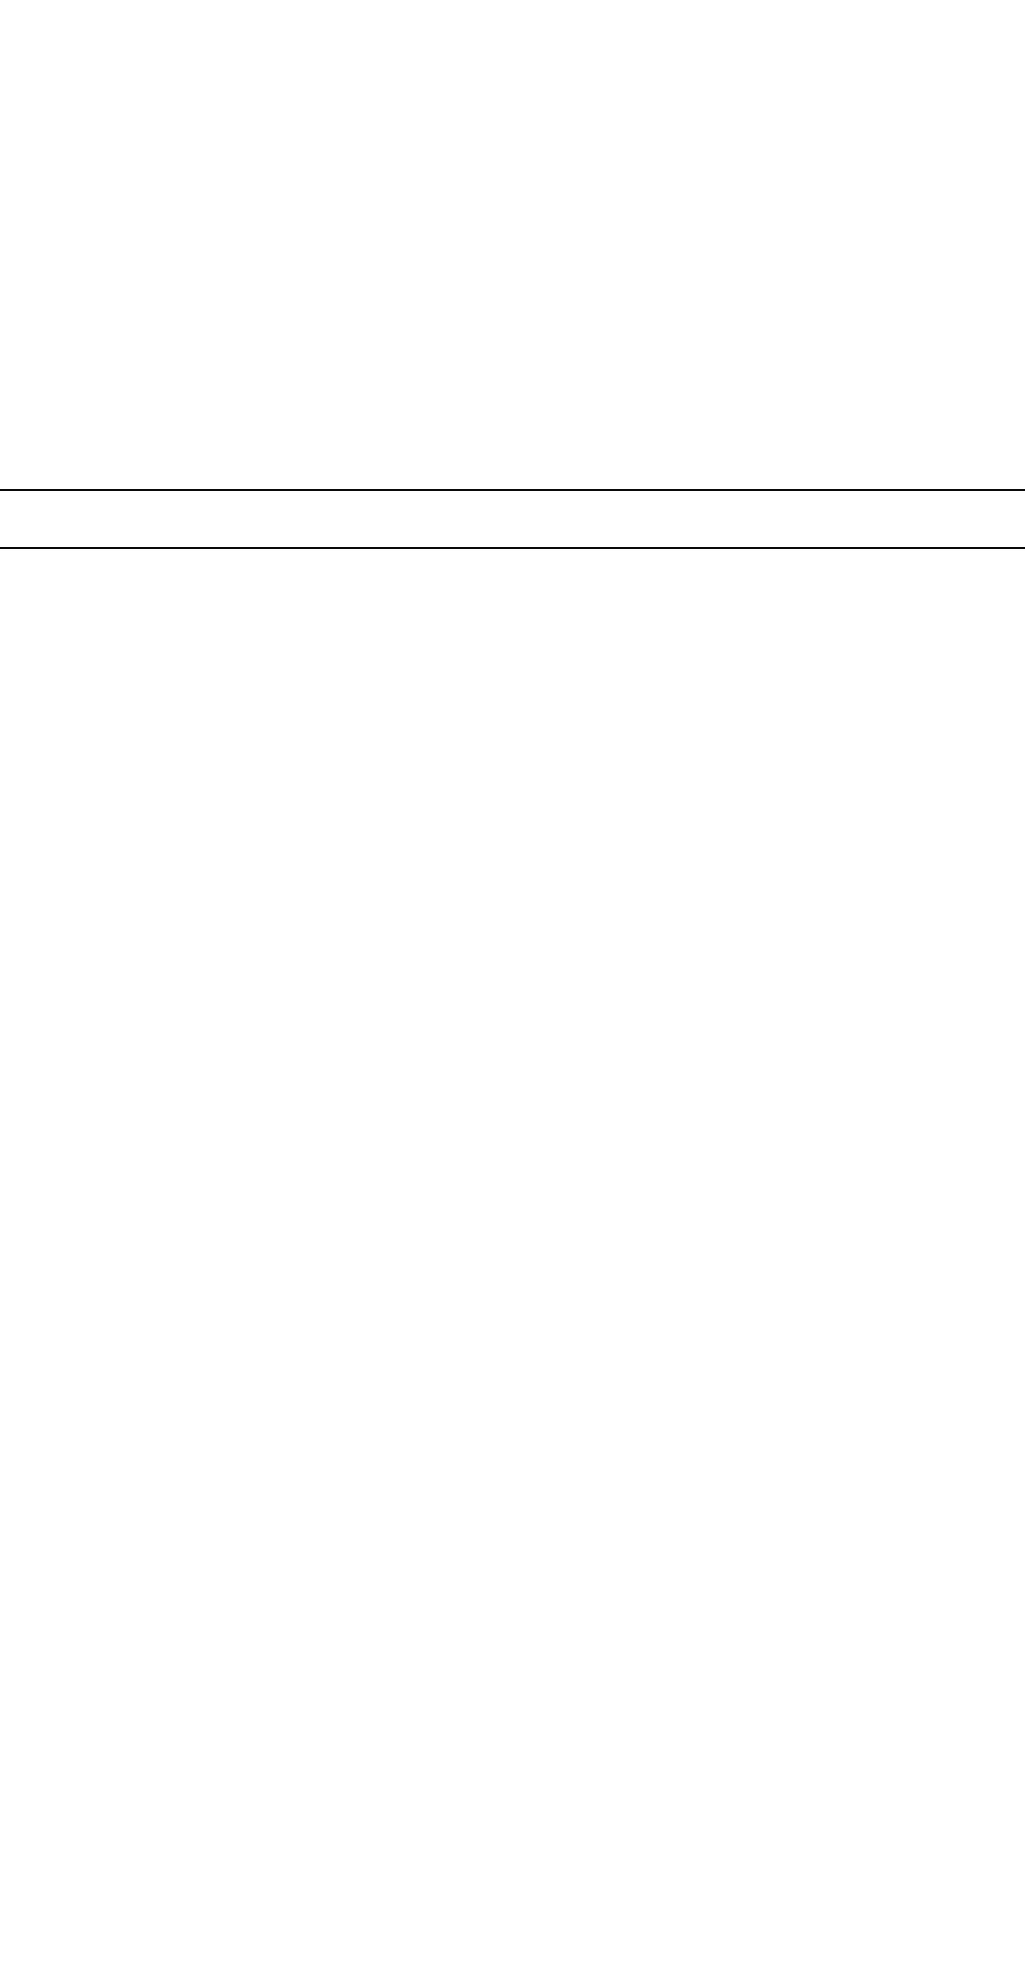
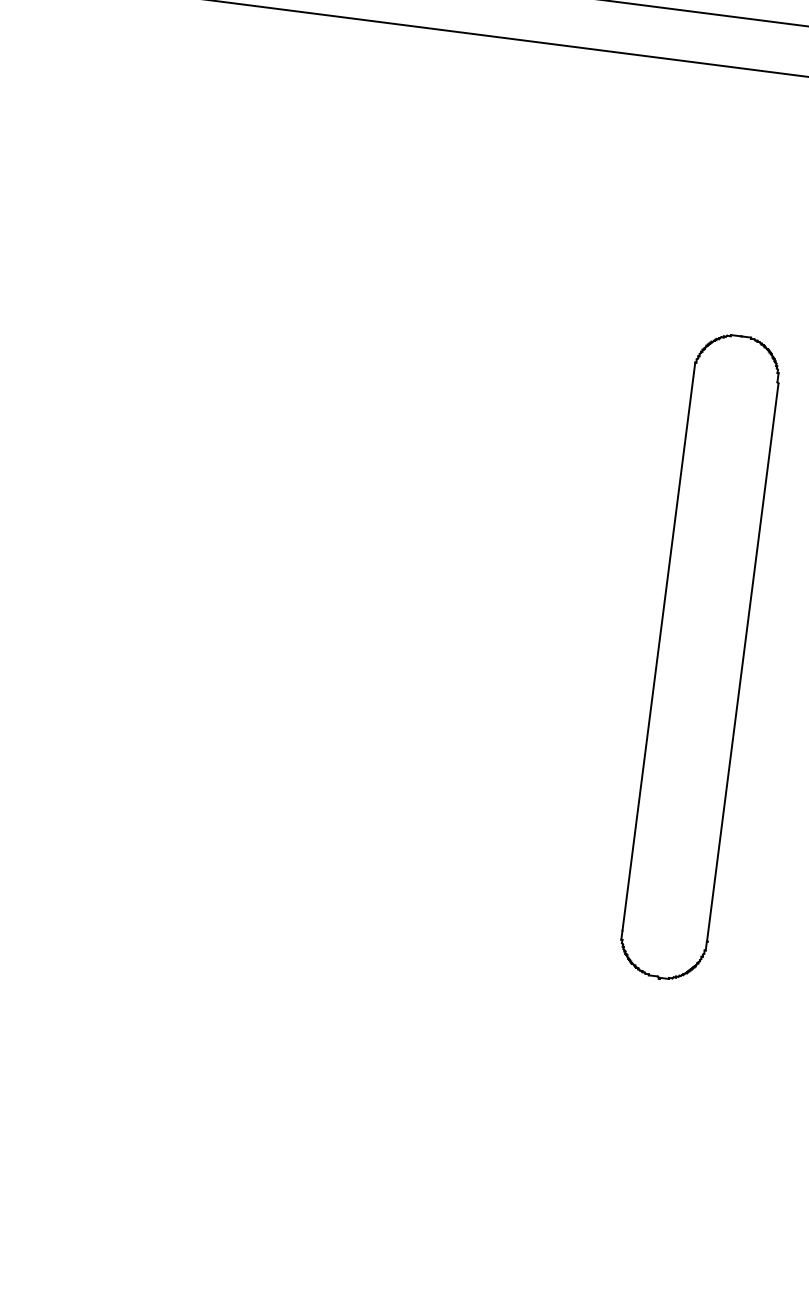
part: (787, 1231) -> (700, 657), added

